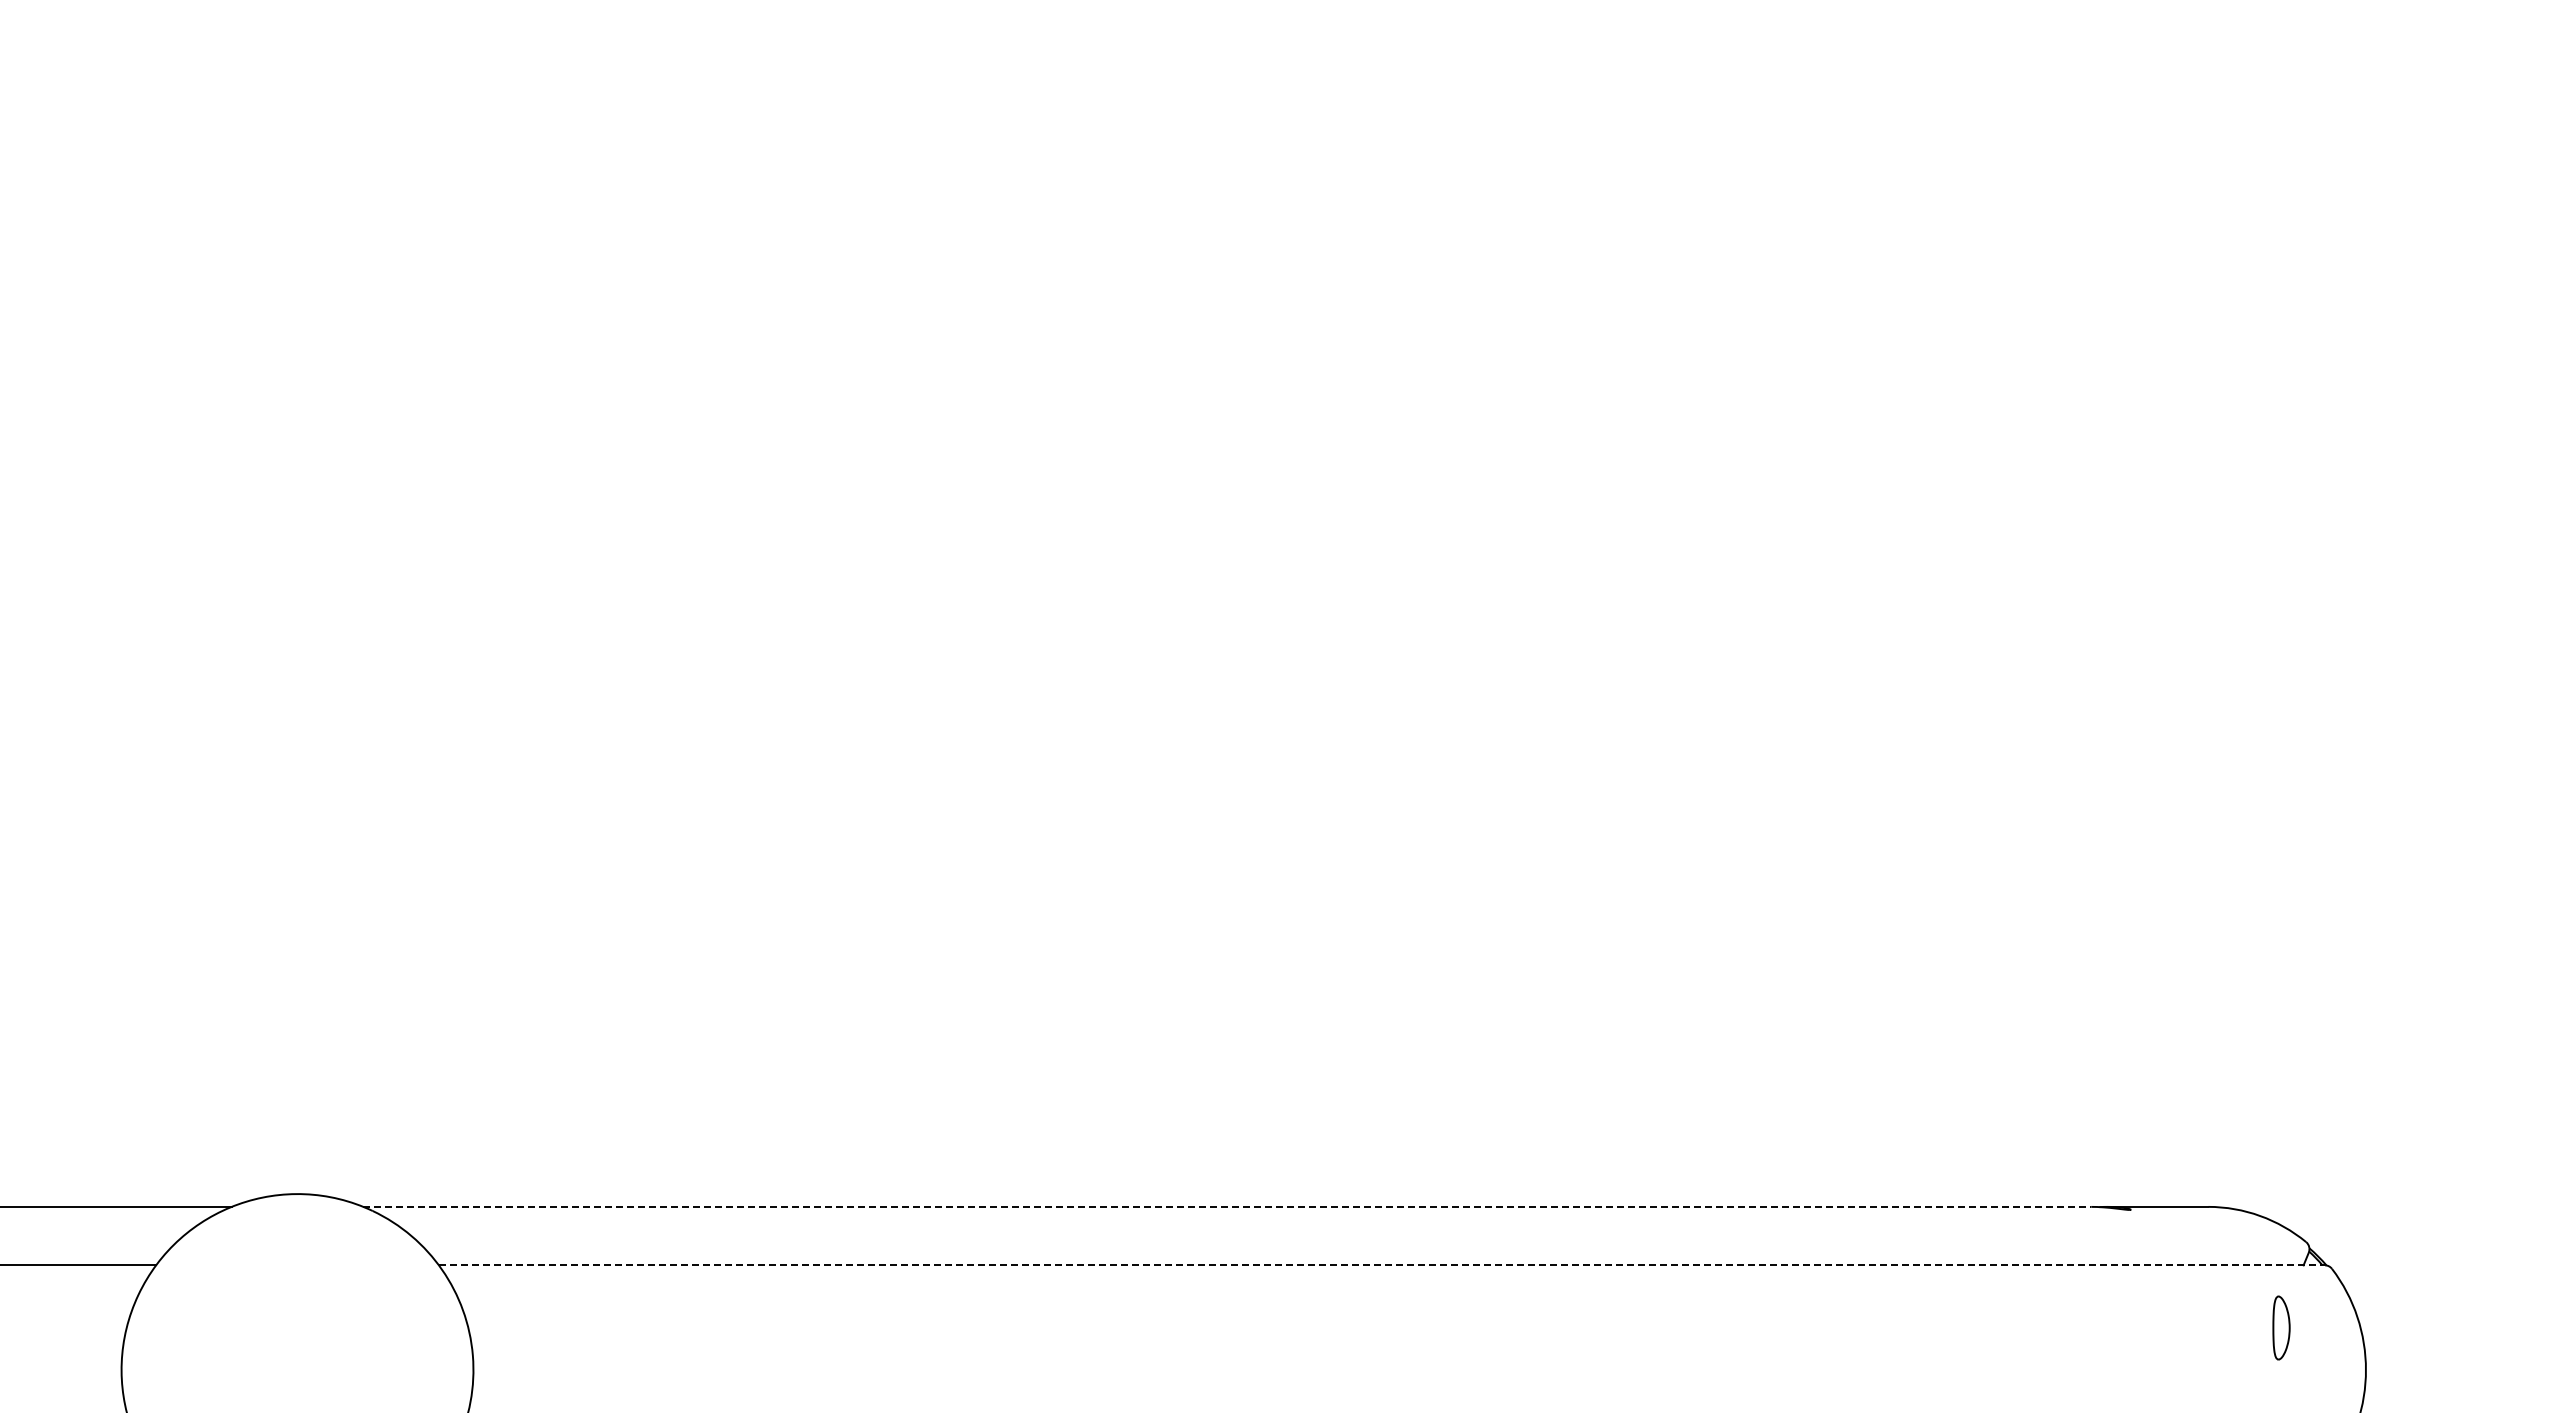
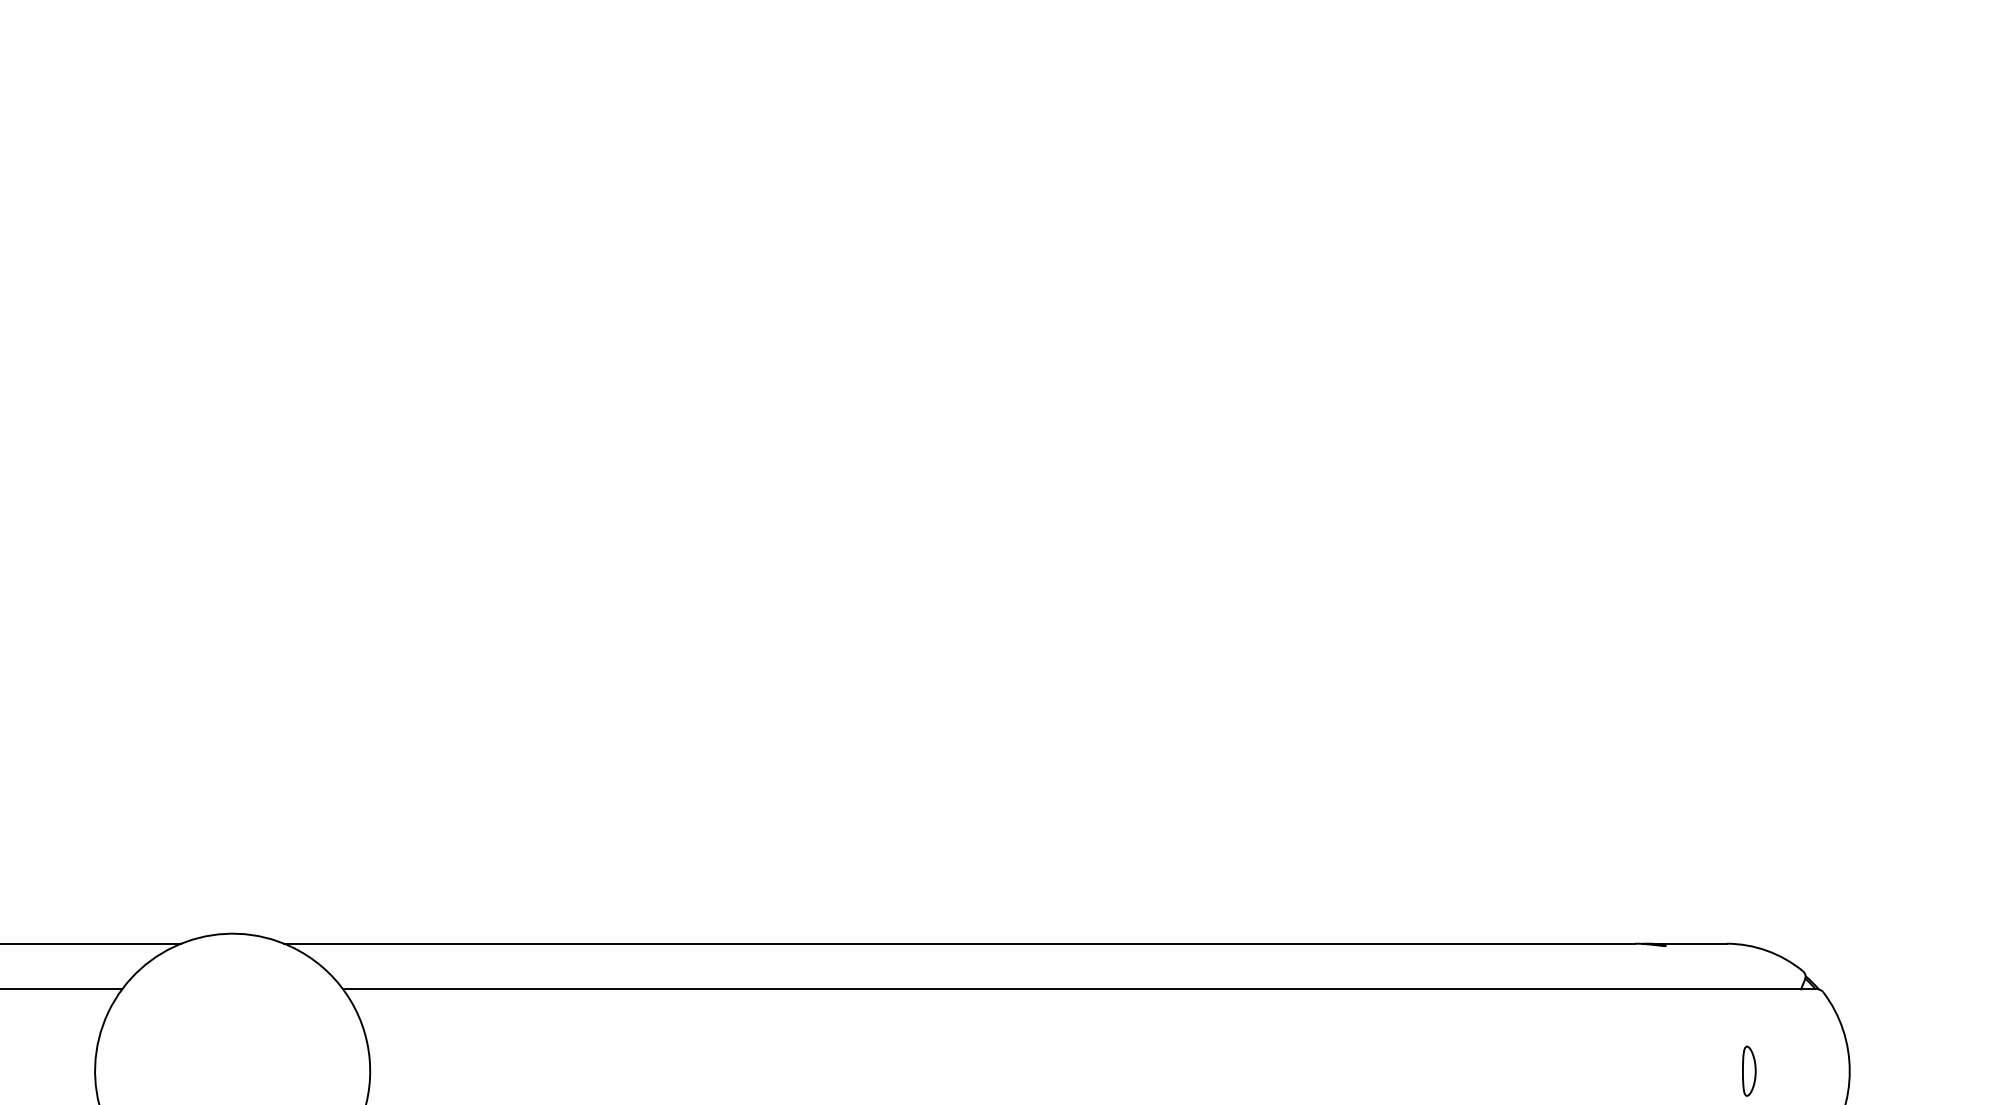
line: (1227, 1206) -> (959, 943), dashed -> solid
line: (1382, 1265) -> (1080, 989), dashed -> solid
part: (2281, 1327) -> (1749, 1070), moved

